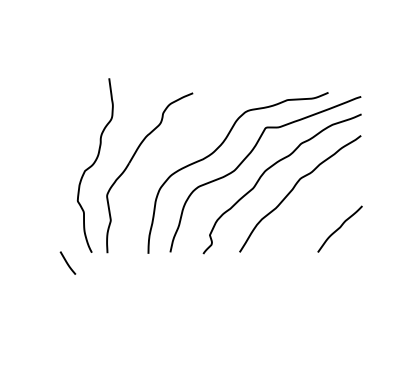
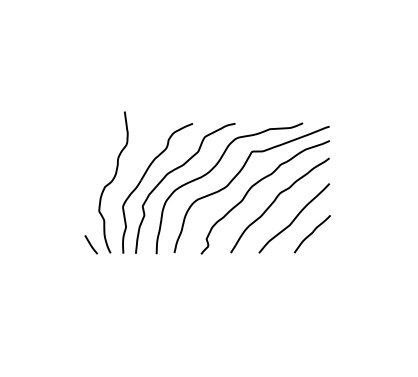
curve: (171, 150) -> (175, 170), added
curve: (318, 209) -> (294, 218), added
line: (67, 262) -> (90, 244), moved

